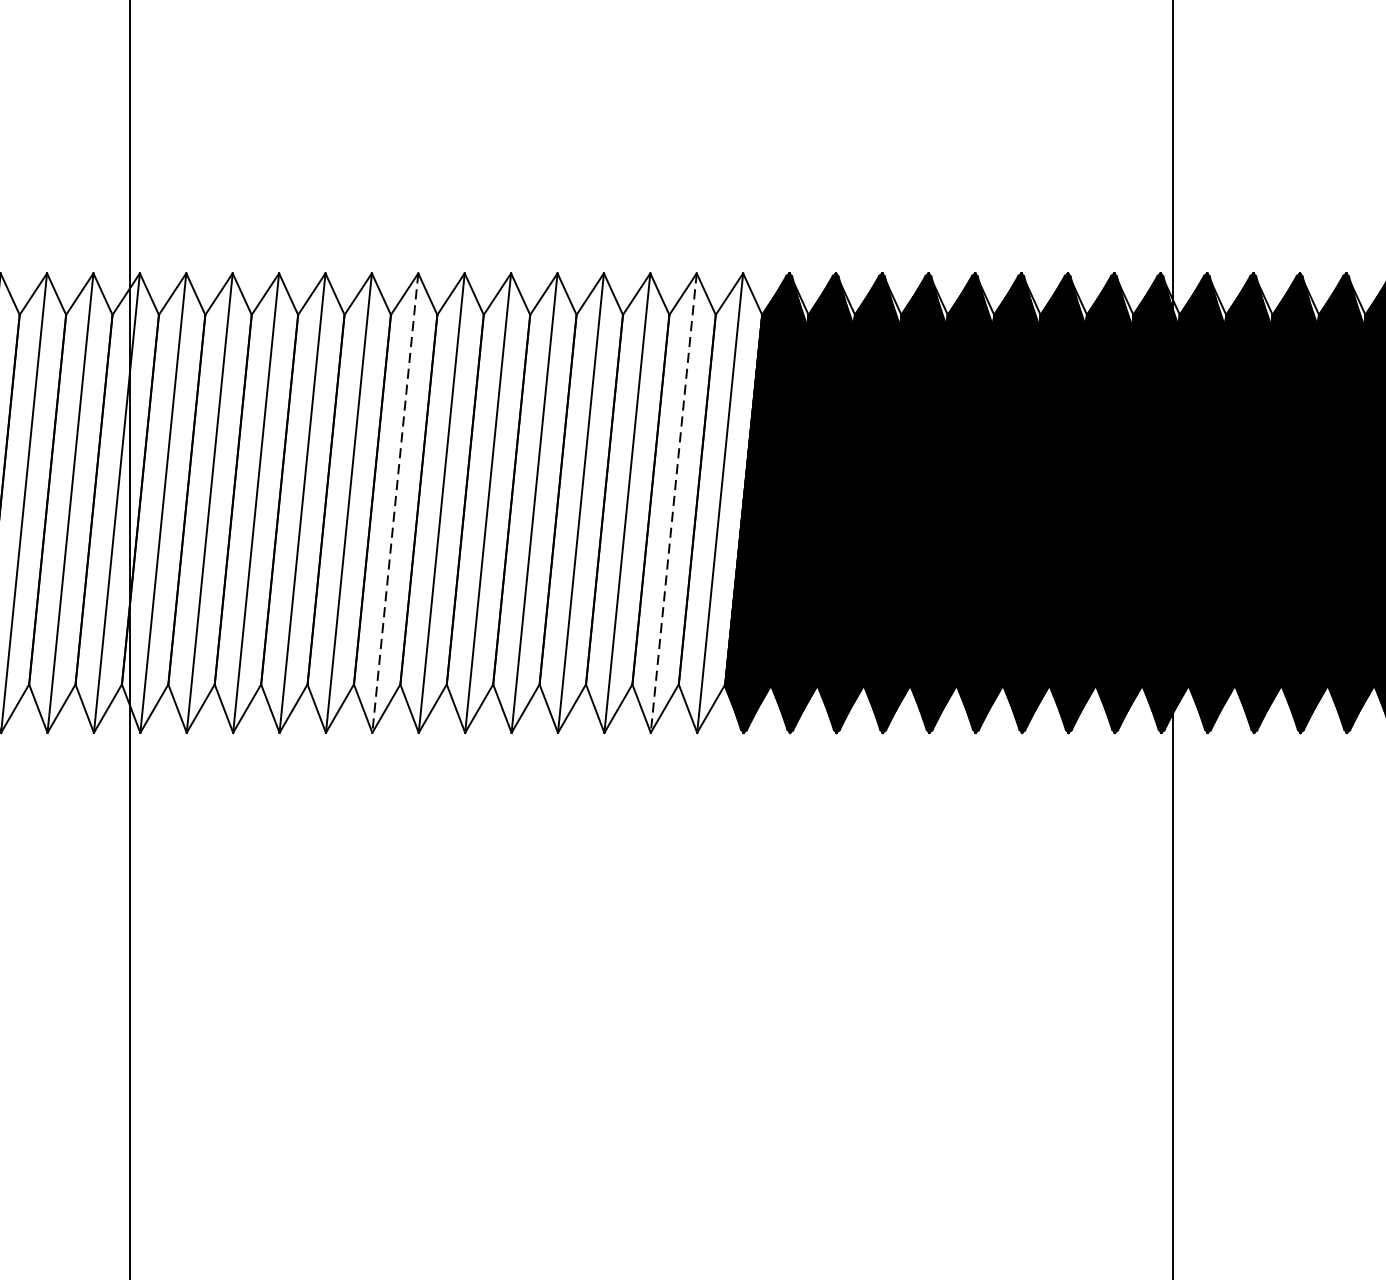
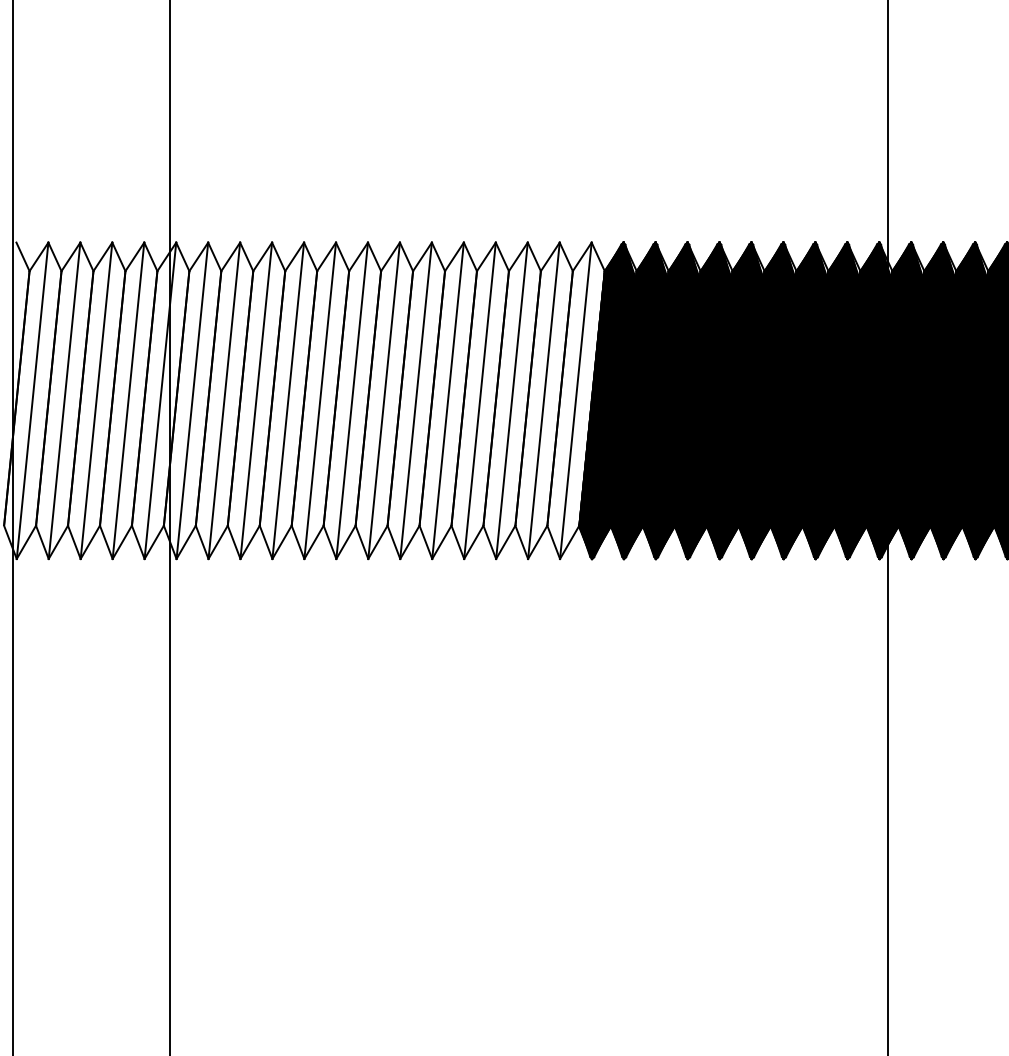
line: (395, 502) -> (352, 400), dashed -> solid
line: (673, 502) -> (543, 400), dashed -> solid

